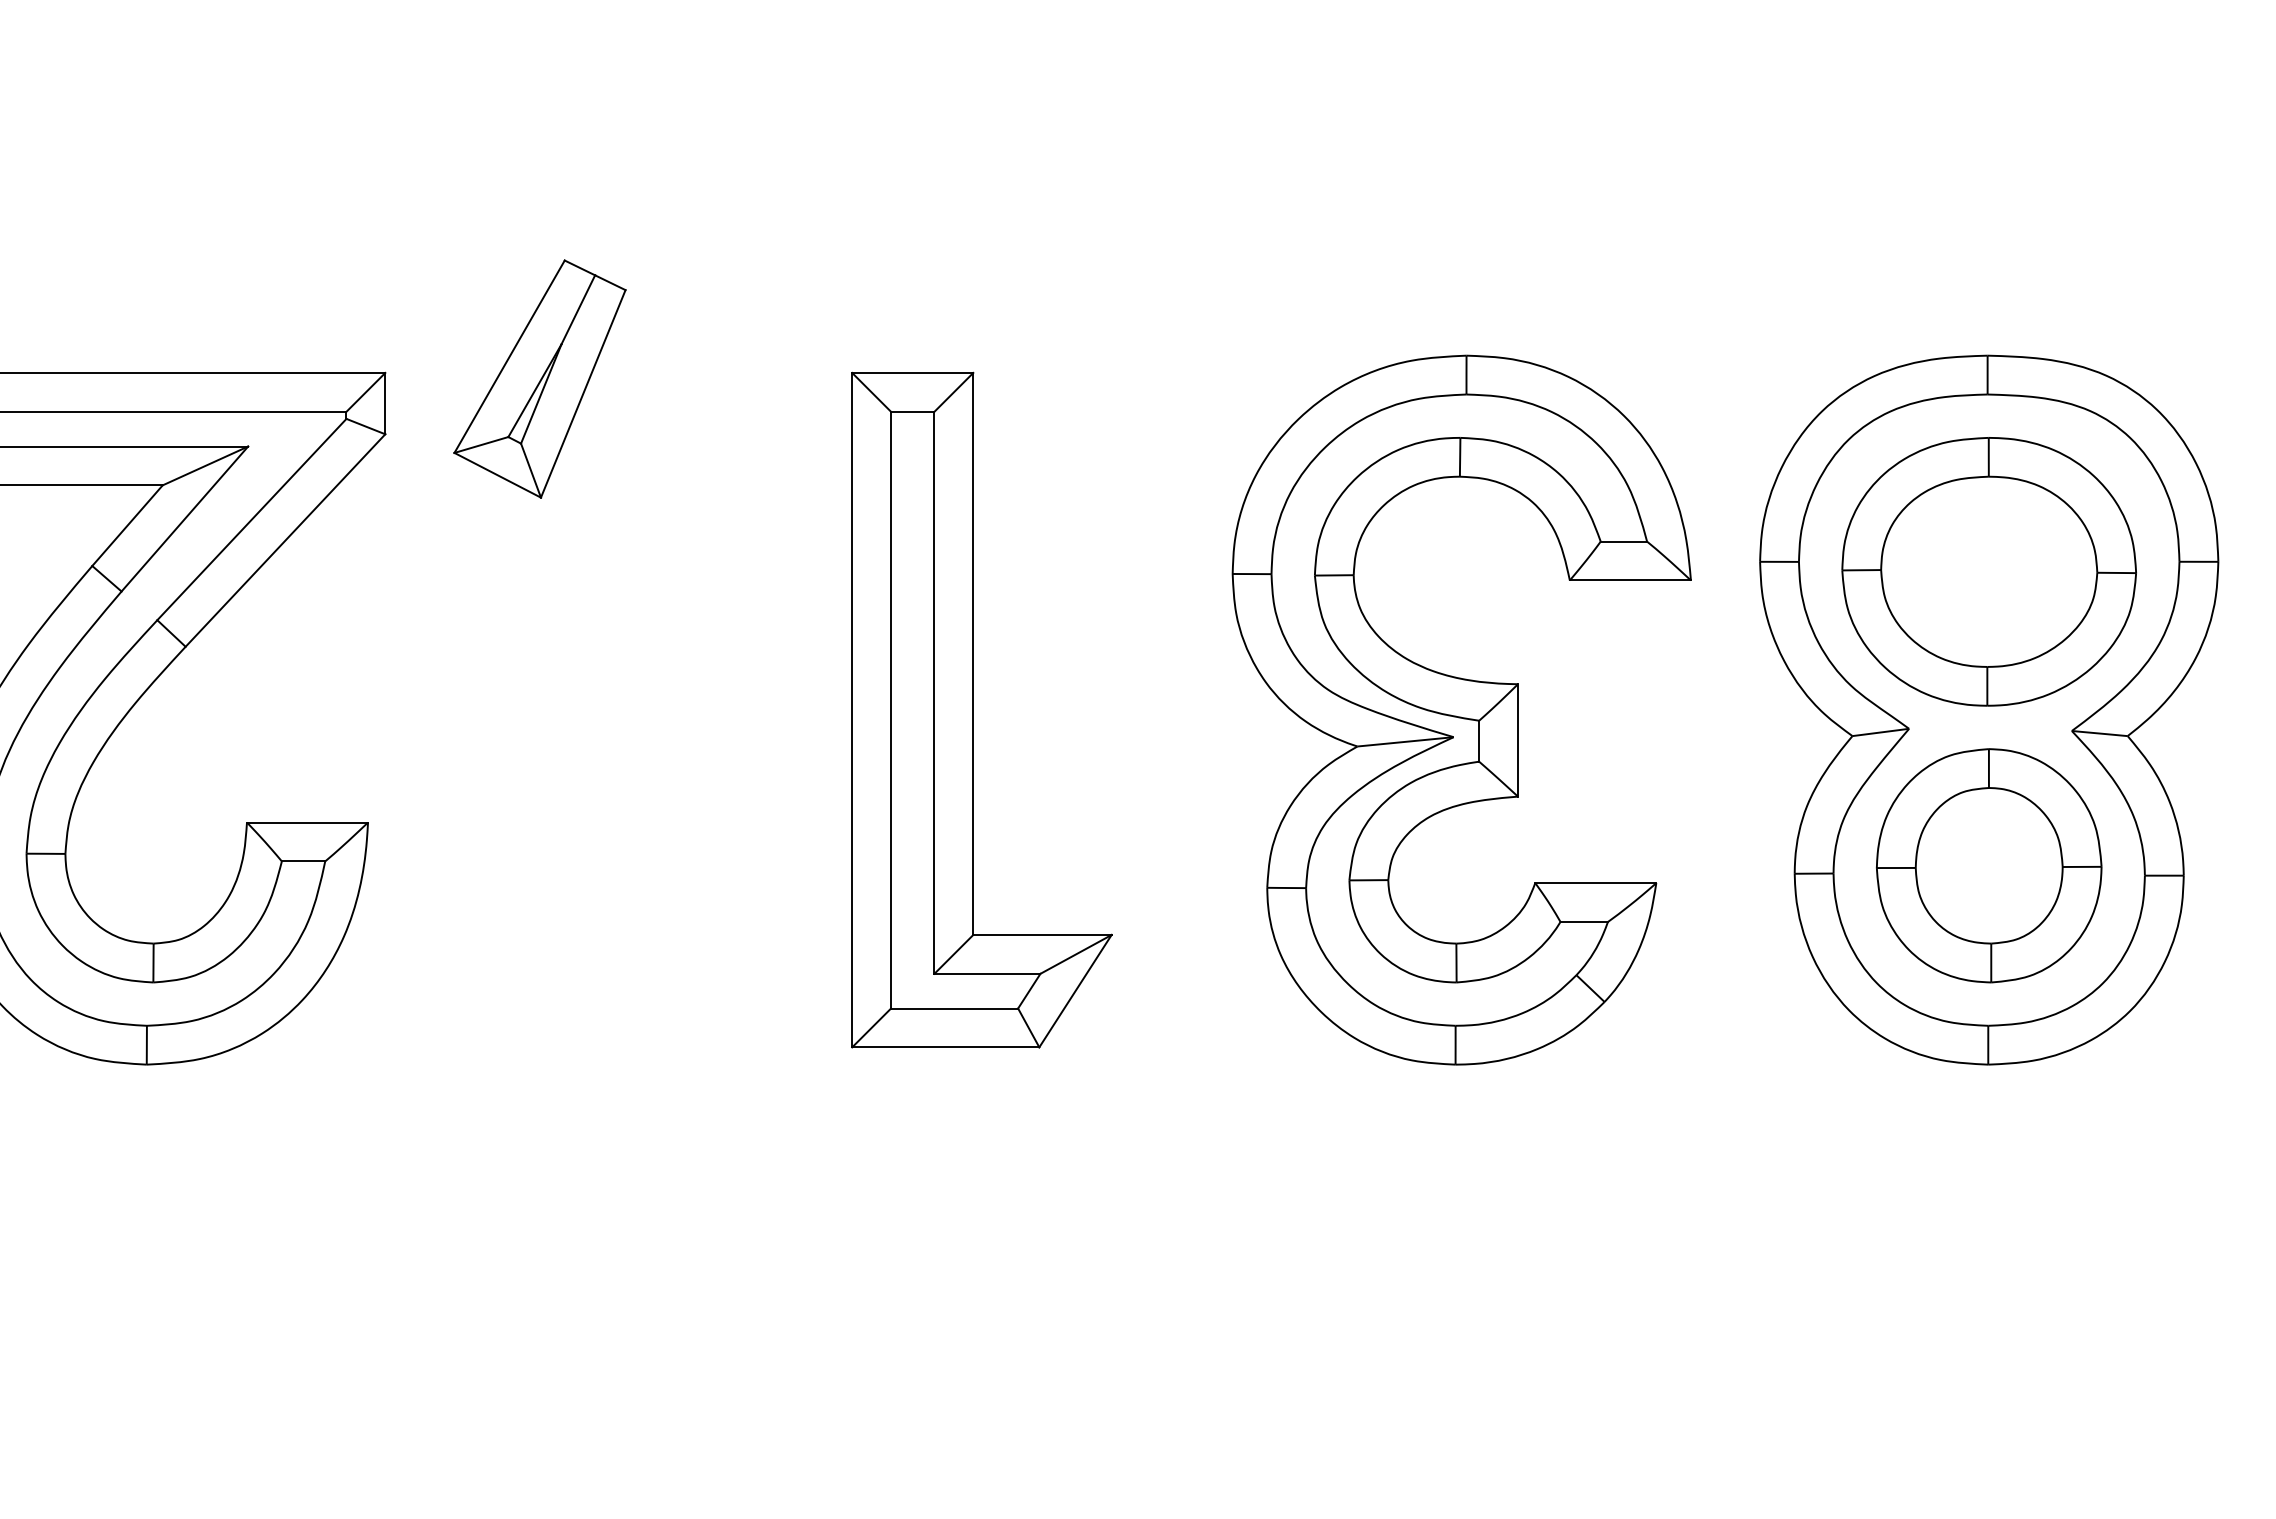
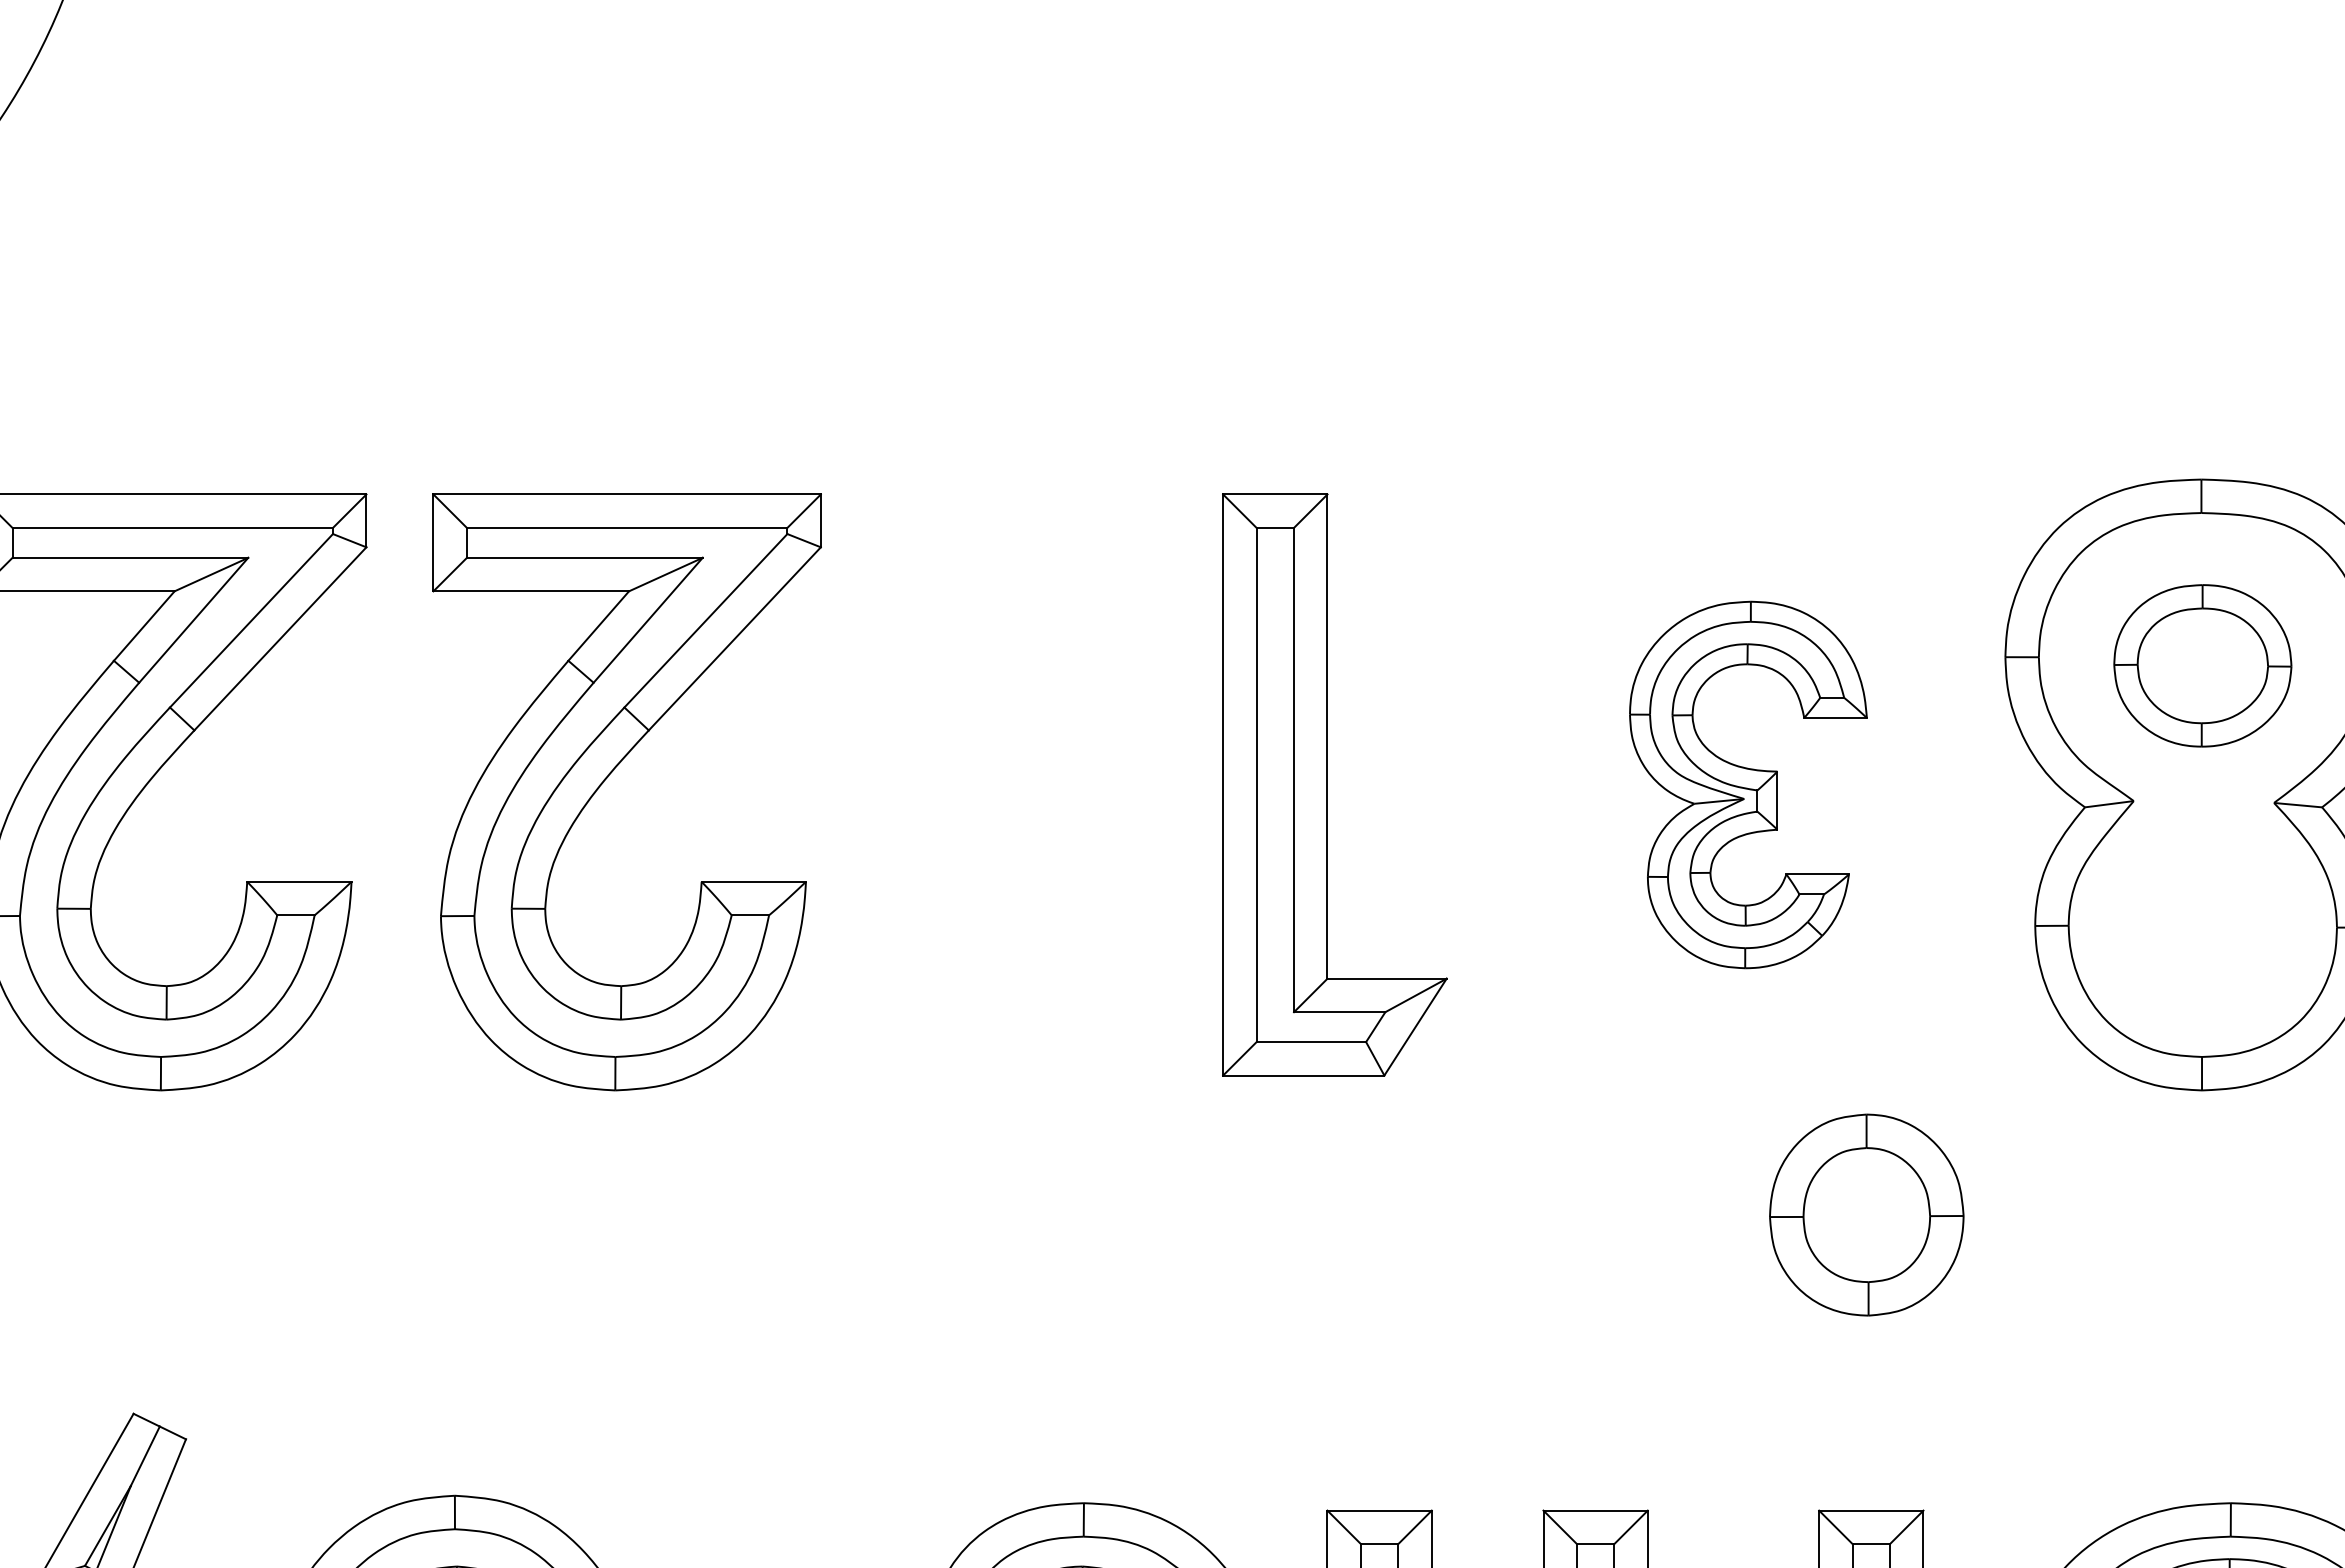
part: (539, 378) -> (953, 499), removed
part: (1988, 571) -> (2202, 665), size x0.7
part: (1461, 709) -> (1748, 784), size x0.6
part: (1988, 865) -> (1866, 1214), moved

